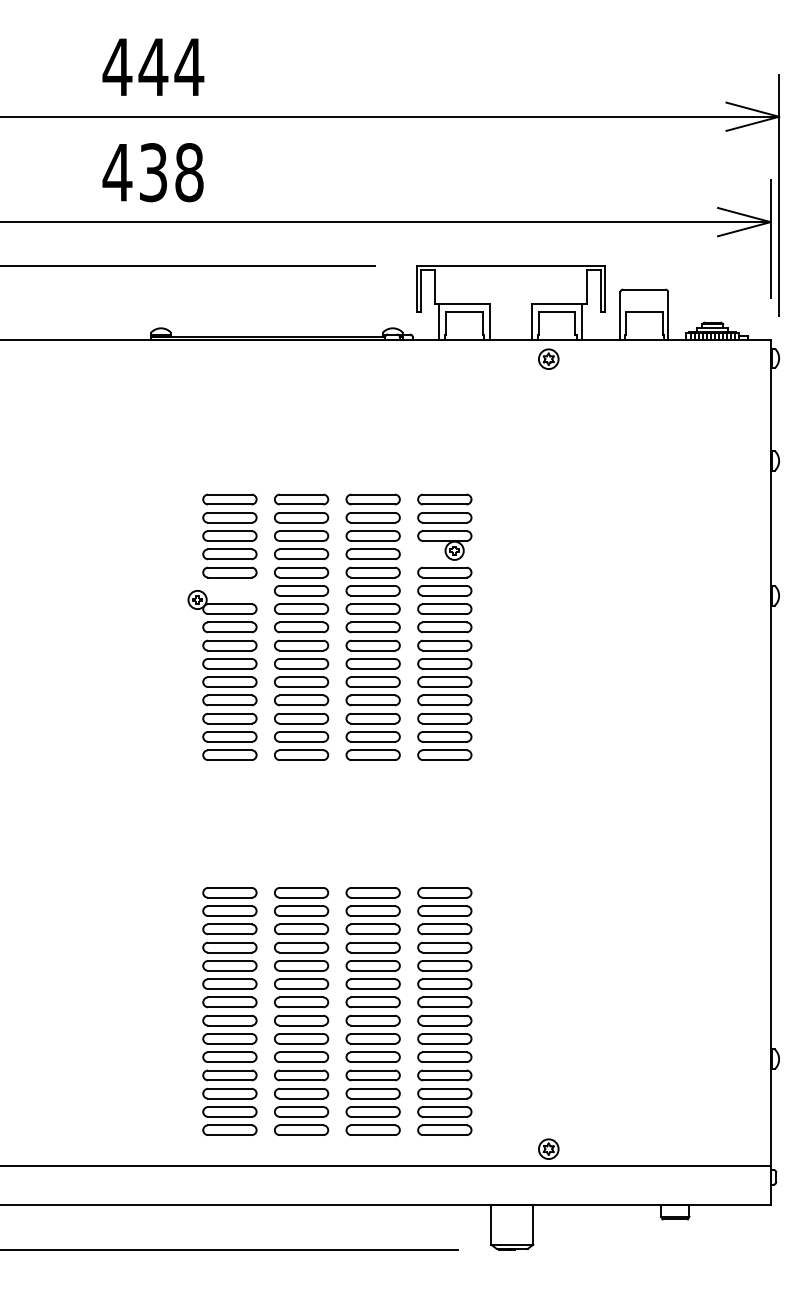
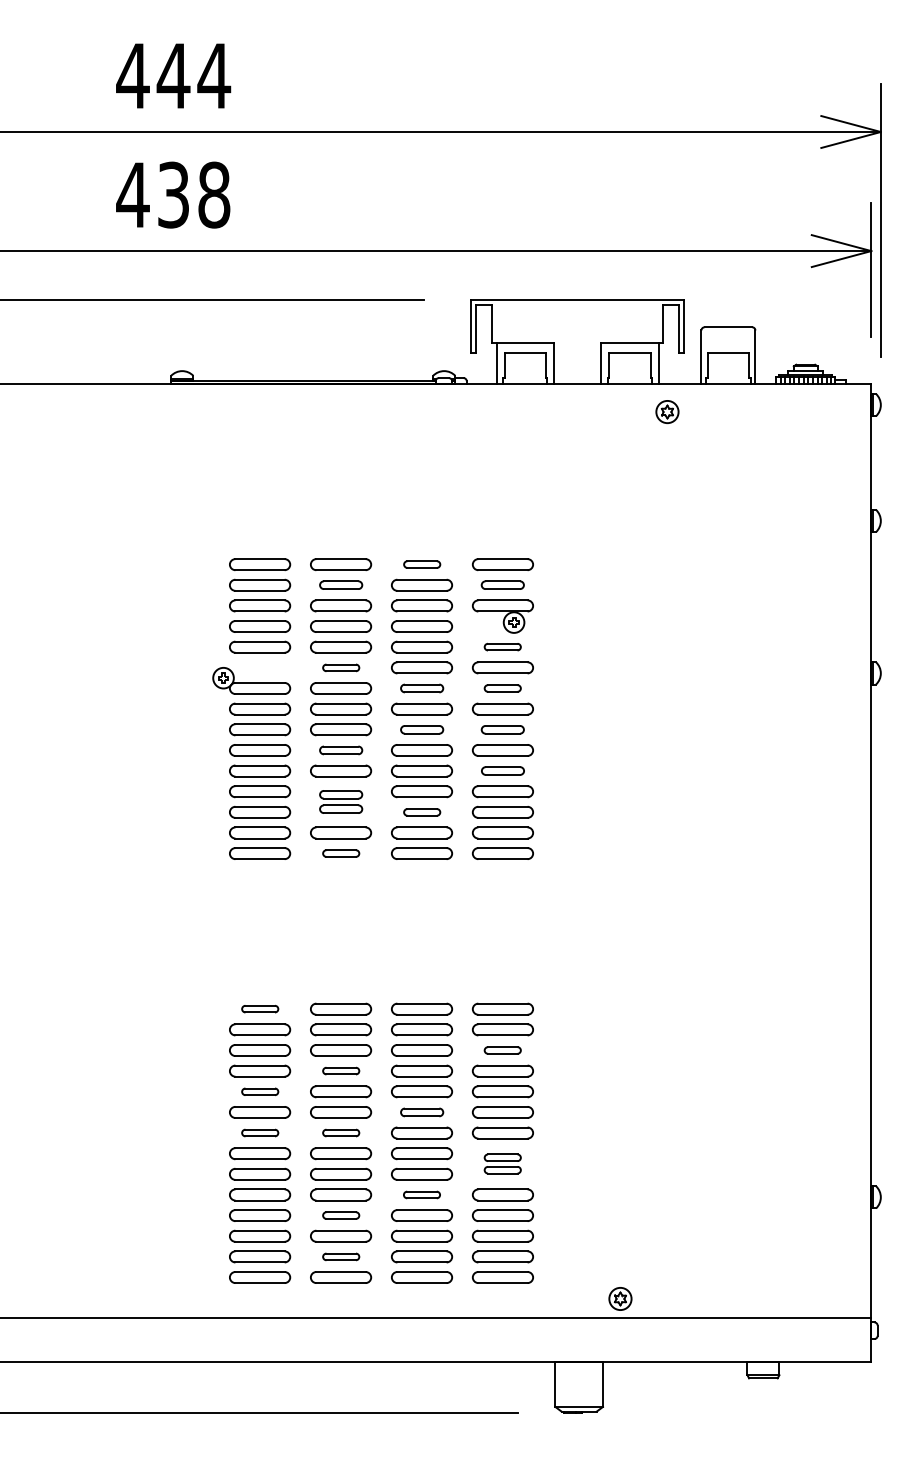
part: (548, 358) -> (667, 411), moved
part: (373, 499) -> (422, 564), size x0.6
part: (301, 517) -> (341, 584), size x0.7
part: (444, 517) -> (502, 584), size x0.7
part: (444, 571) -> (502, 646), size x0.6
part: (301, 590) -> (341, 667), size x0.6
part: (373, 609) -> (422, 688), size x0.7
part: (444, 609) -> (502, 688), size x0.6
part: (373, 645) -> (422, 729), size x0.7
part: (444, 645) -> (502, 729), size x0.7
part: (301, 663) -> (341, 750), size x0.7
part: (444, 681) -> (502, 770), size x0.7
part: (301, 709) -> (341, 801), size x0.7
part: (373, 718) -> (422, 812), size x0.6
part: (301, 755) -> (341, 853), size x0.6
part: (230, 892) -> (260, 1008), size x0.6
part: (444, 929) -> (502, 1050), size x0.6
part: (301, 947) -> (341, 1070), size x0.6
part: (230, 965) -> (260, 1091), size x0.6
part: (373, 984) -> (422, 1112), size x0.7
part: (230, 1001) -> (260, 1132), size x0.6
part: (301, 1001) -> (341, 1132), size x0.6
part: (444, 1029) -> (502, 1163), size x0.6
part: (372, 1056) -> (421, 1194), size x0.6
part: (301, 1075) -> (341, 1215), size x0.6
part: (301, 1111) -> (341, 1256), size x0.6

